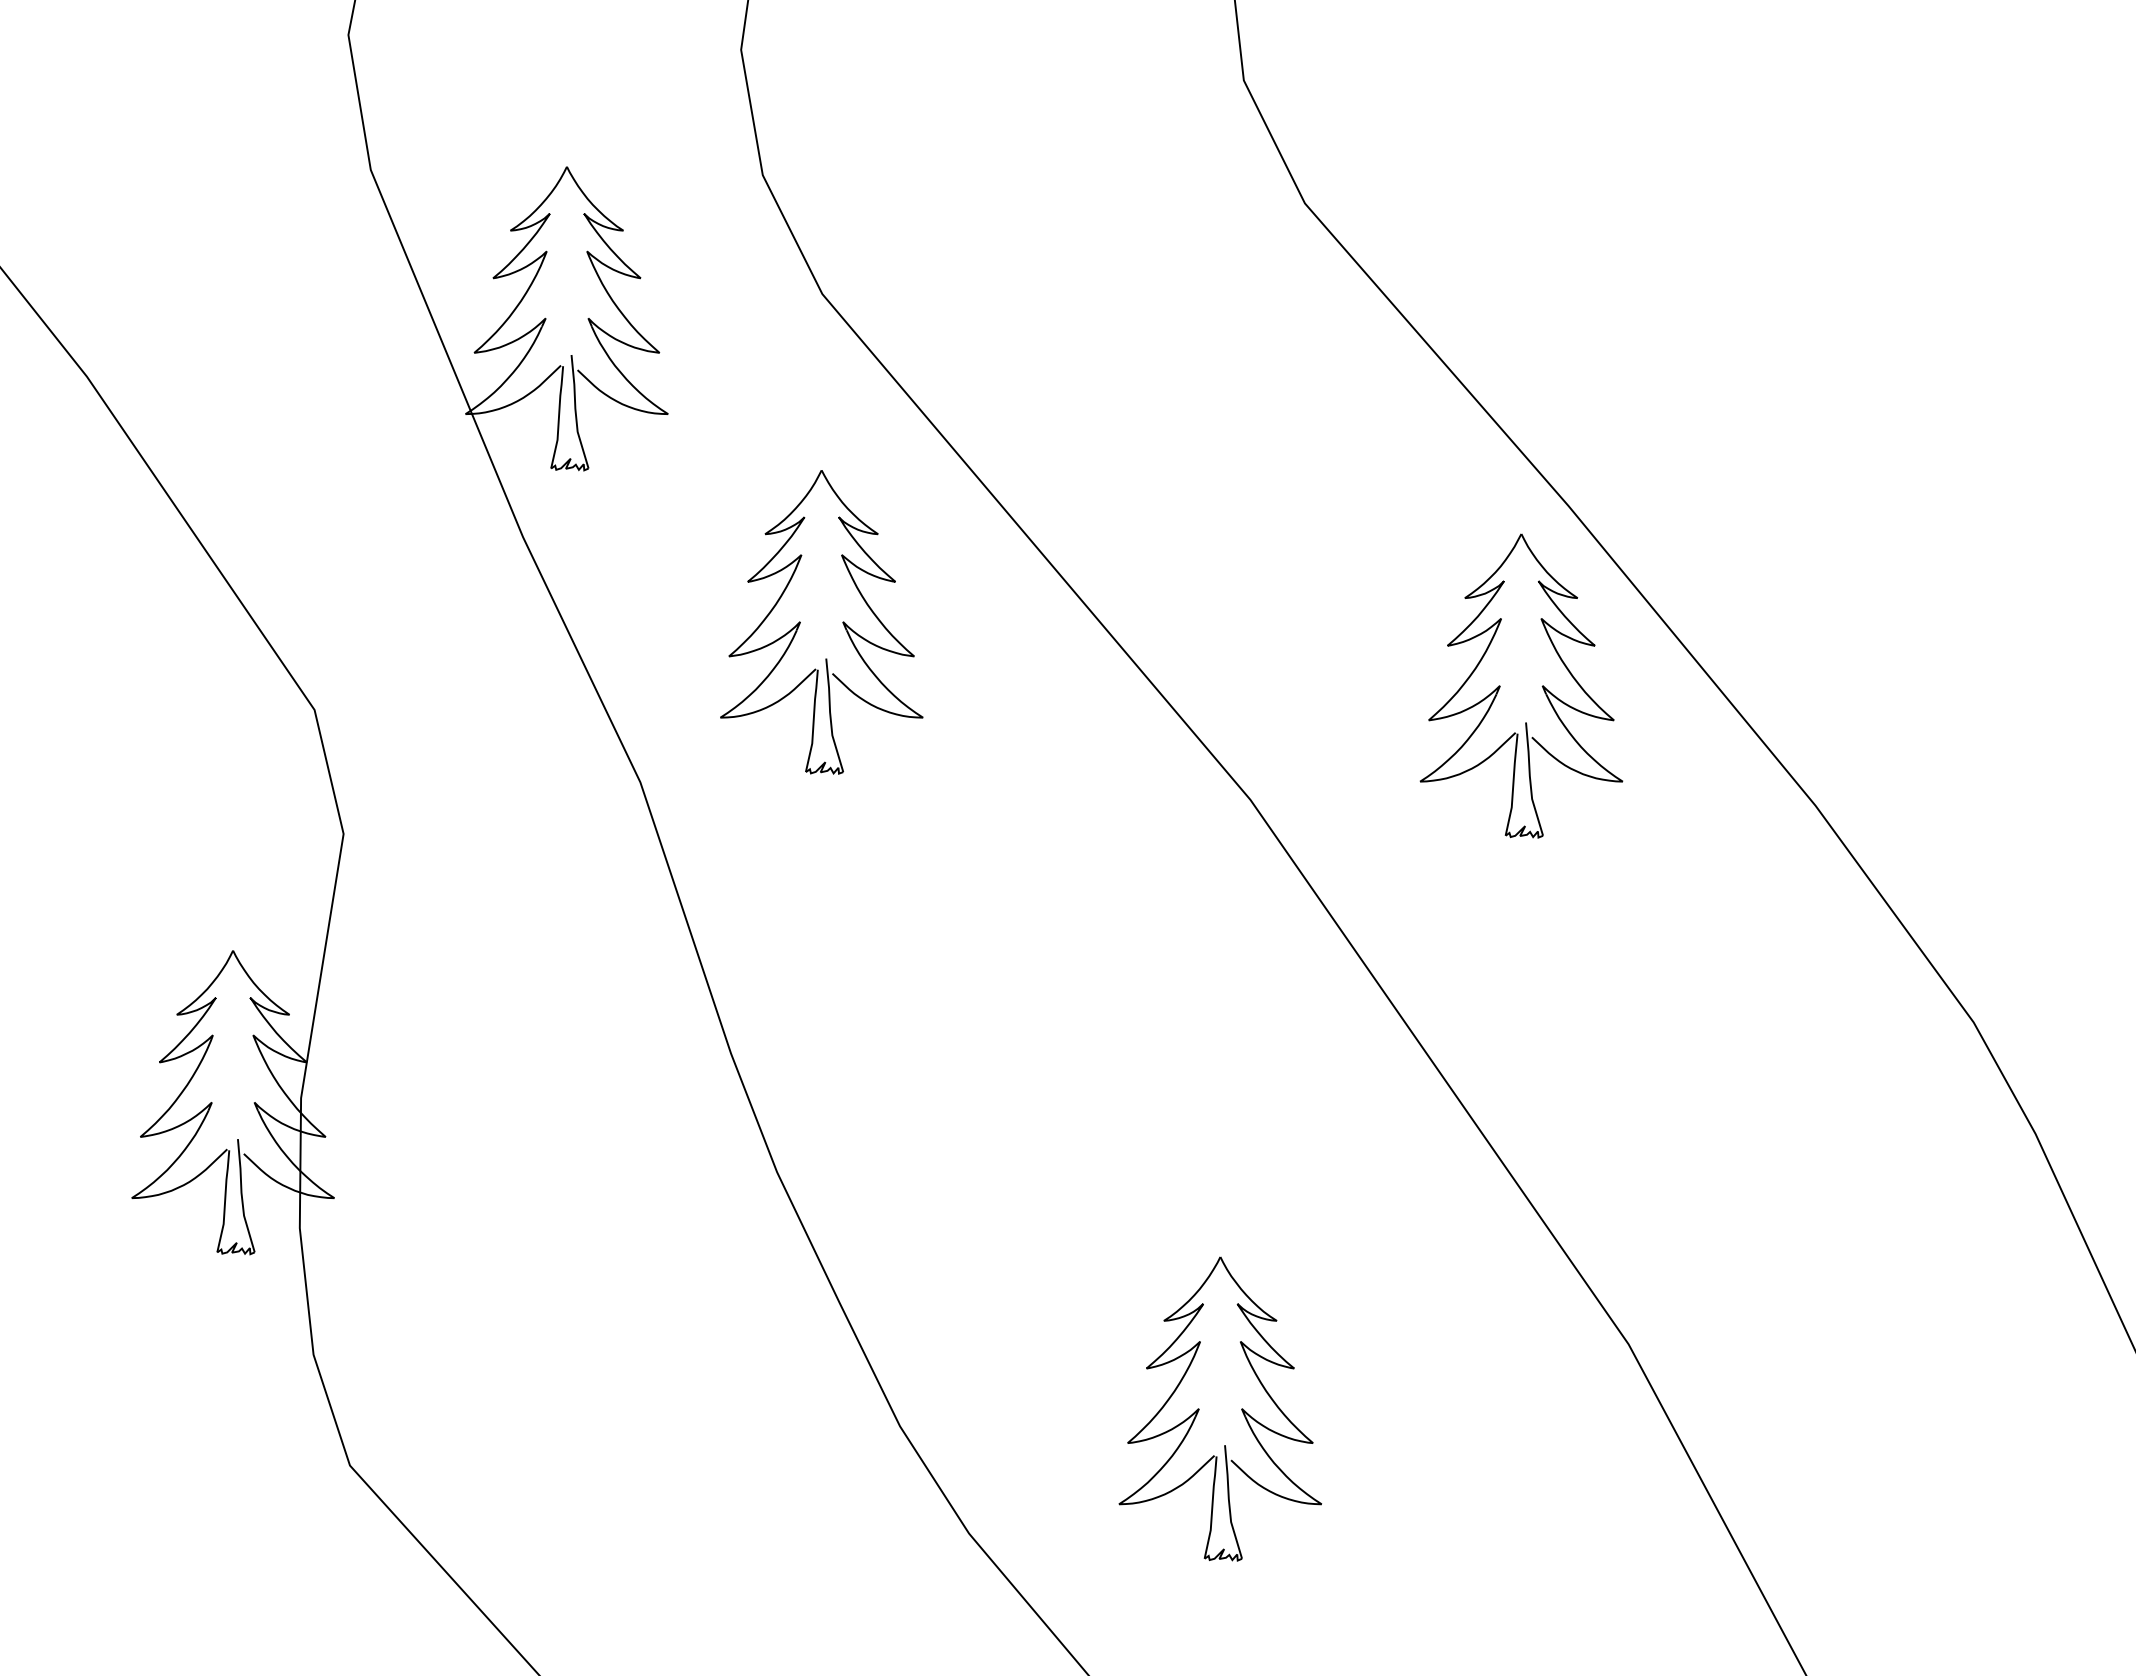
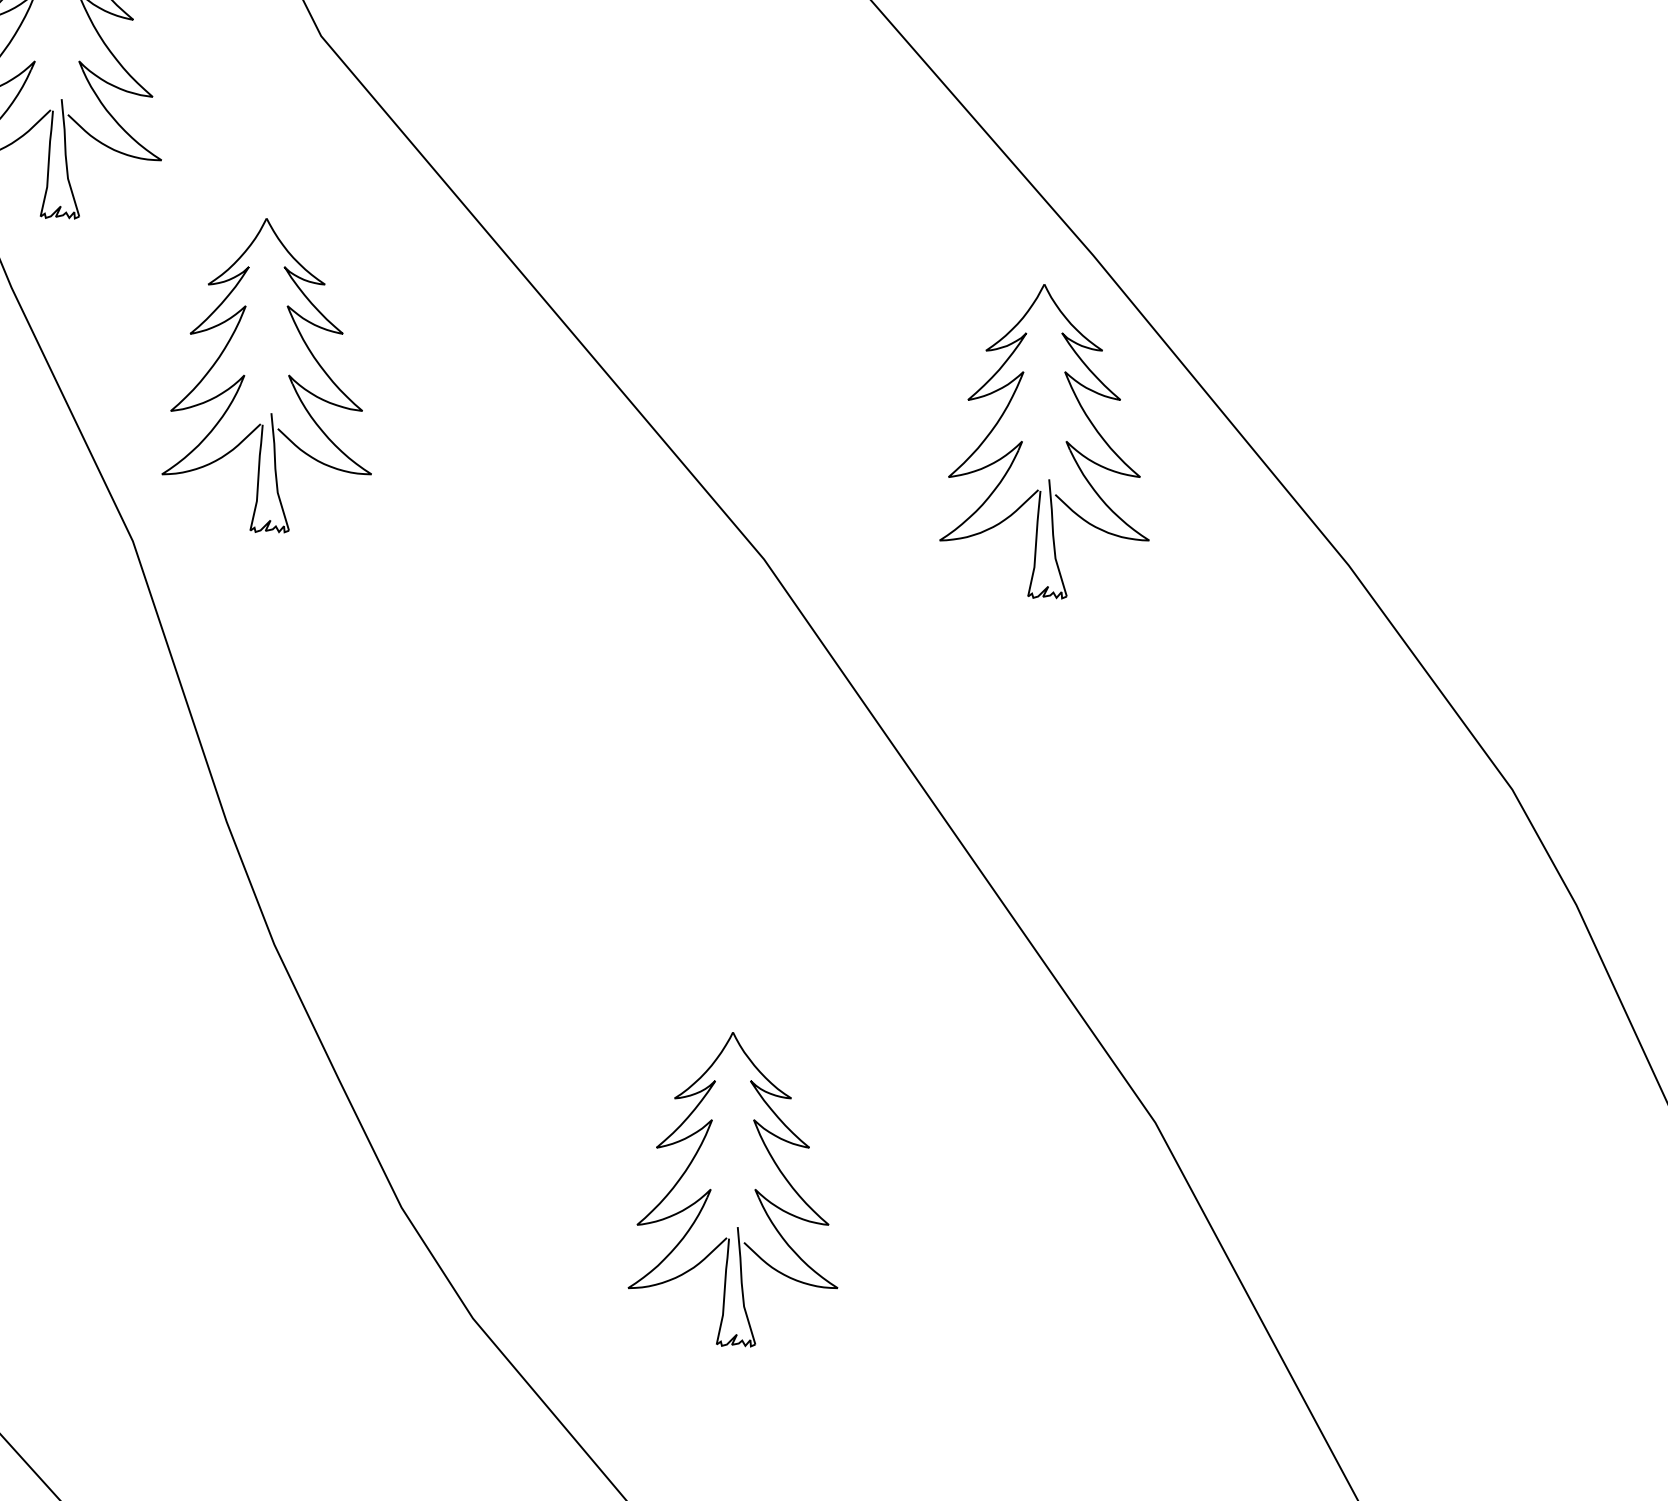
part: (800, 622) -> (244, 375), moved

